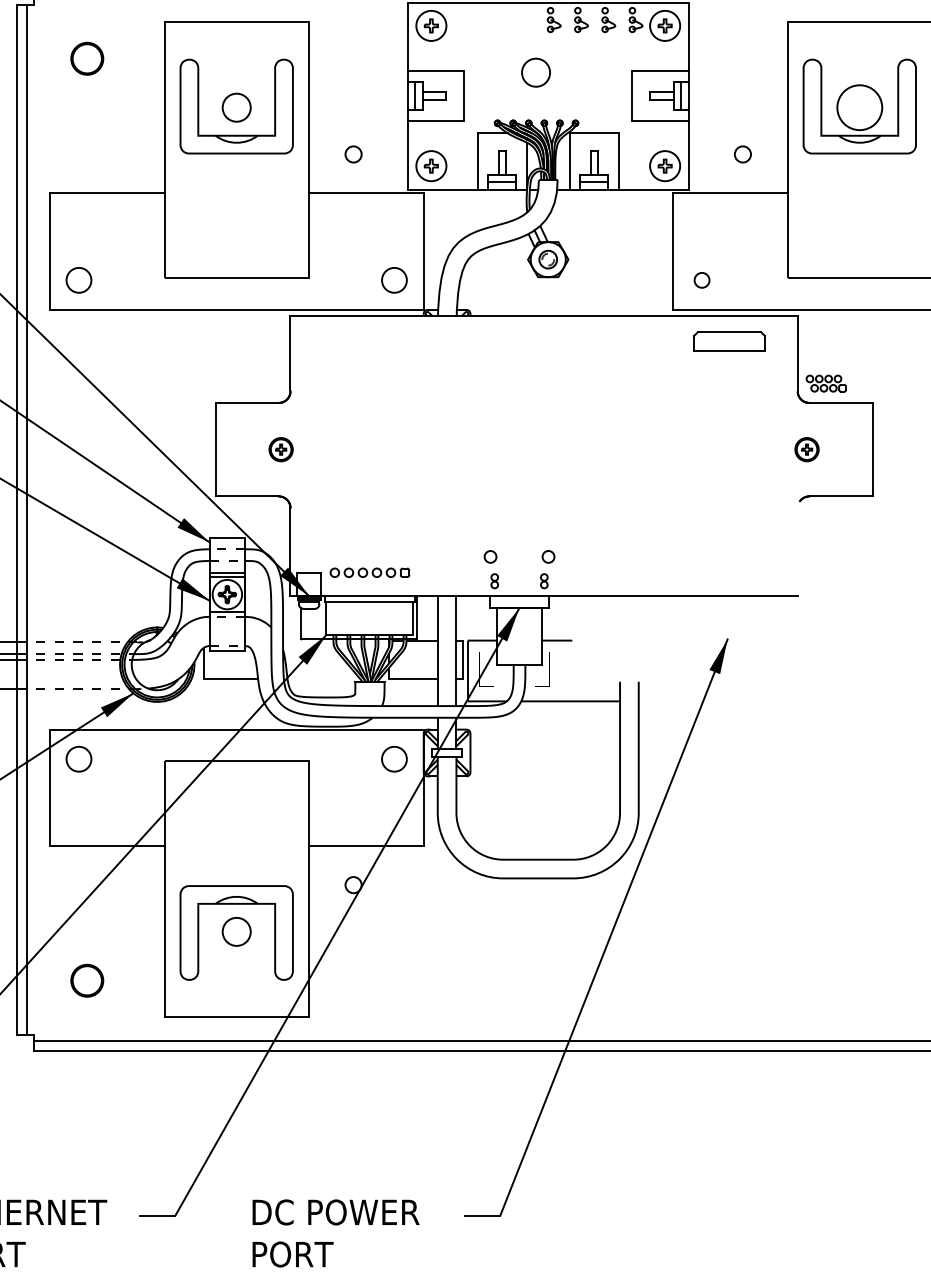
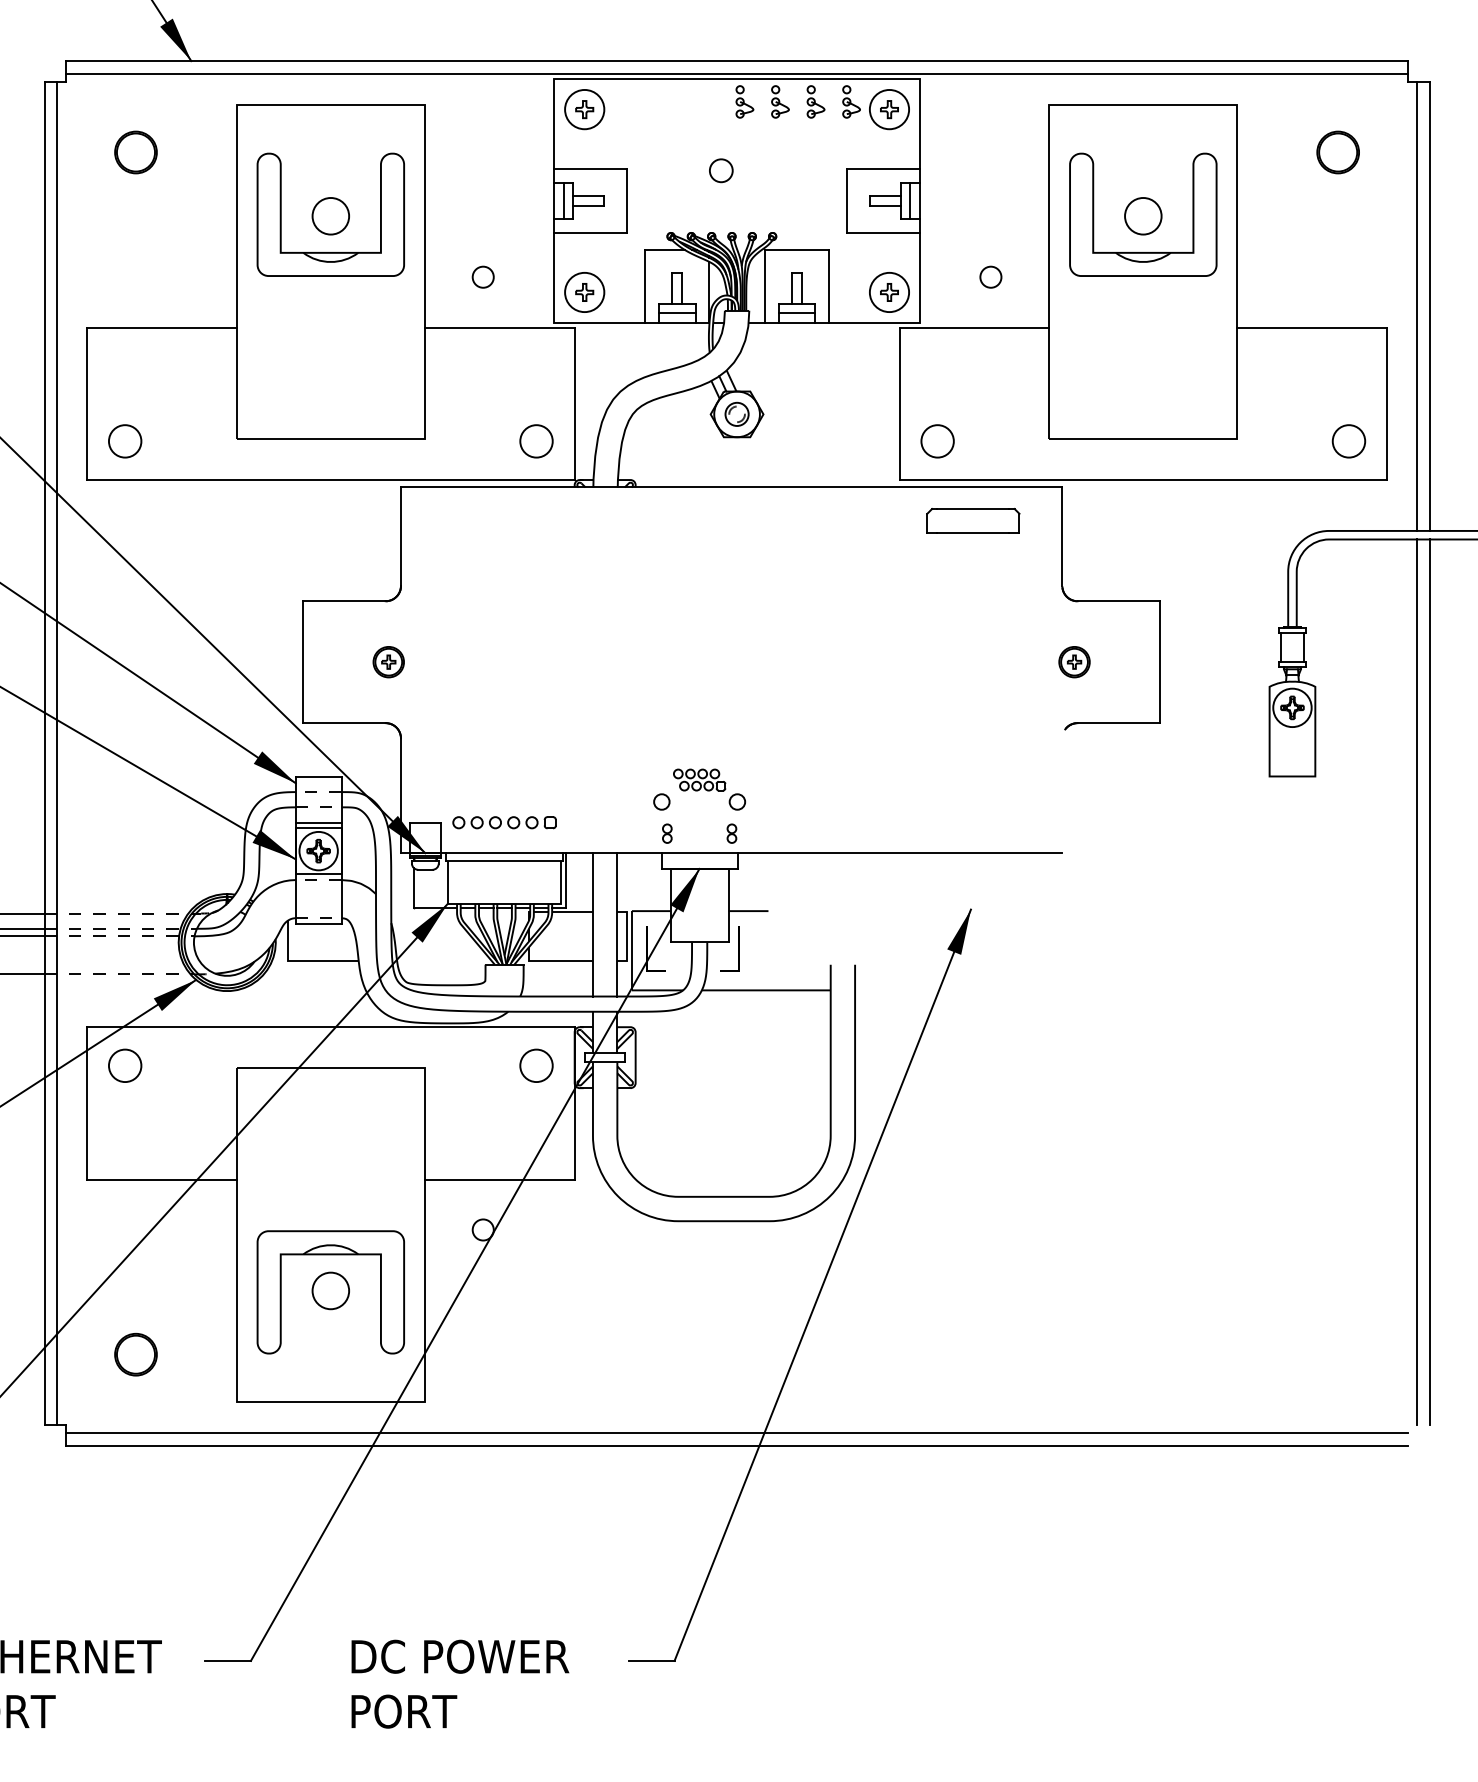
circle: (536, 72) -> (721, 170), size x0.62
circle: (859, 107) -> (1143, 216), size x0.62
circle: (701, 280) -> (937, 441), size x1.67
part: (826, 383) -> (699, 779), moved

